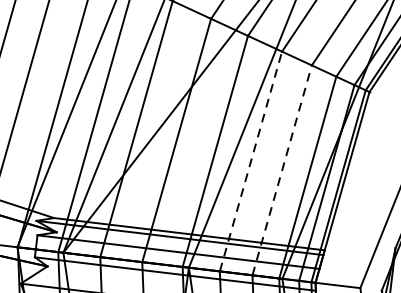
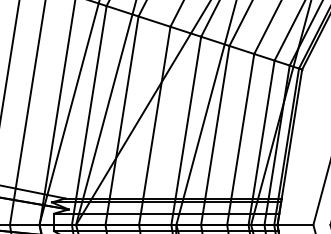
line: (251, 161) -> (215, 135), dashed -> solid
line: (281, 170) -> (240, 139), dashed -> solid

